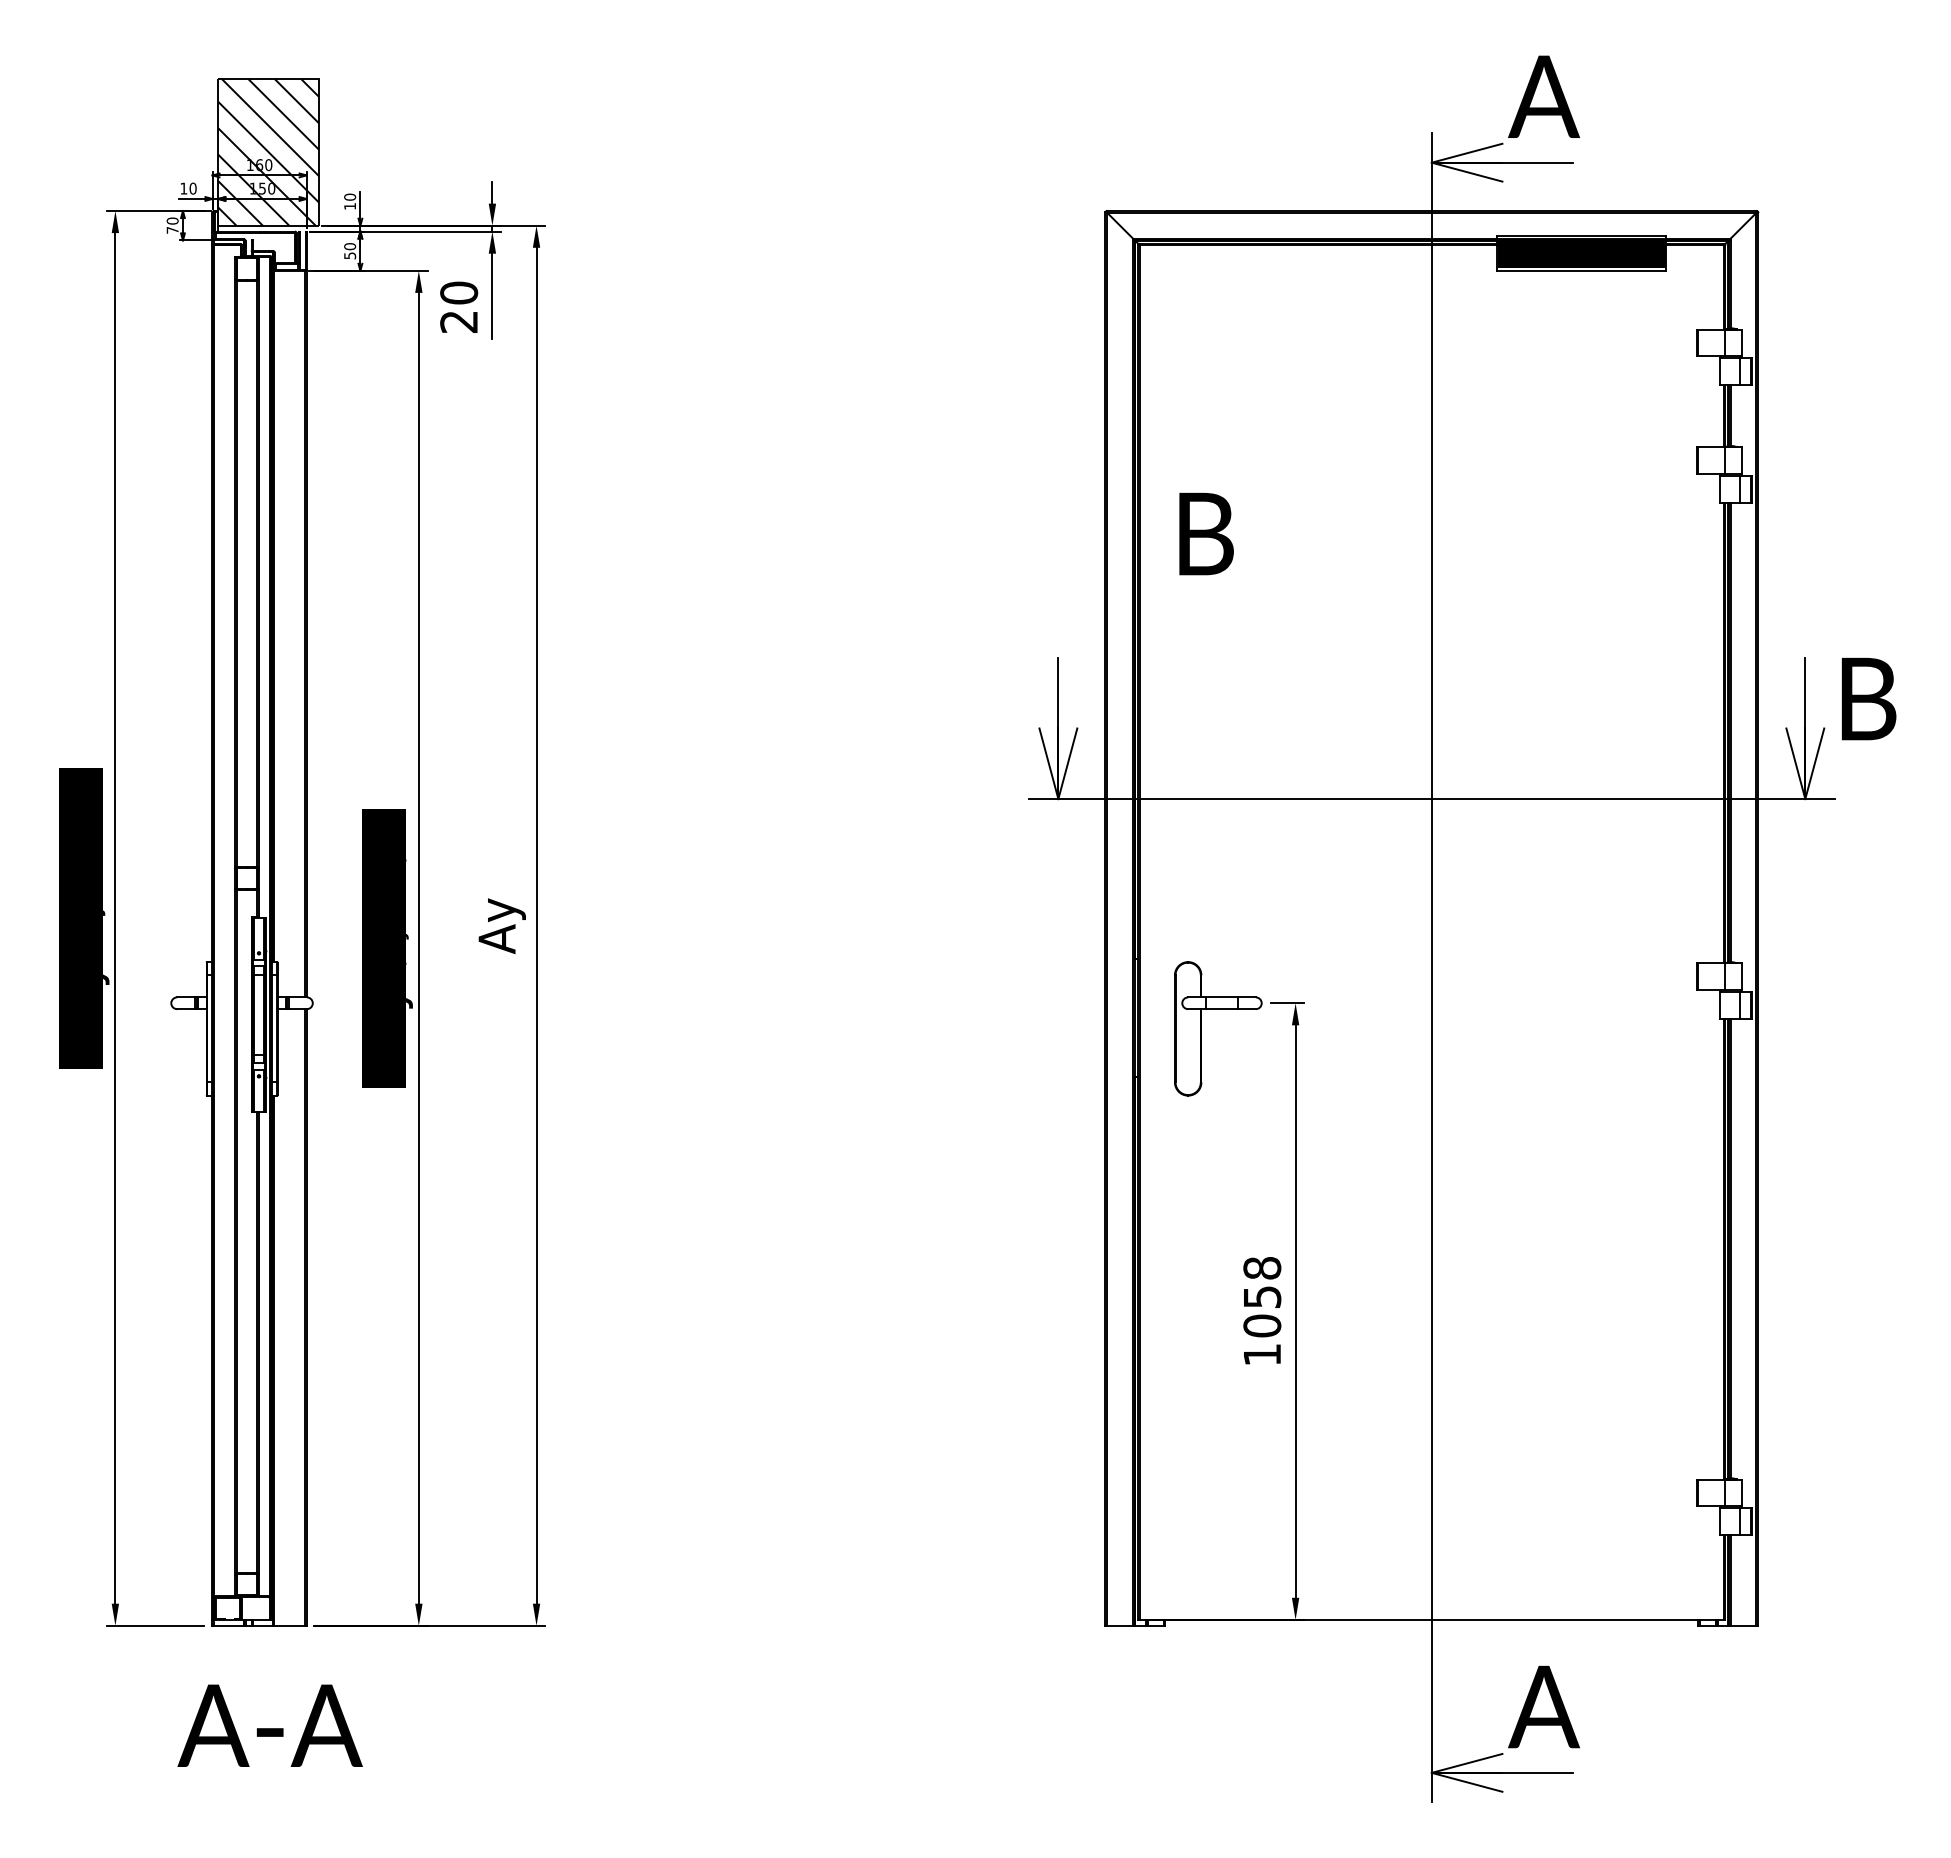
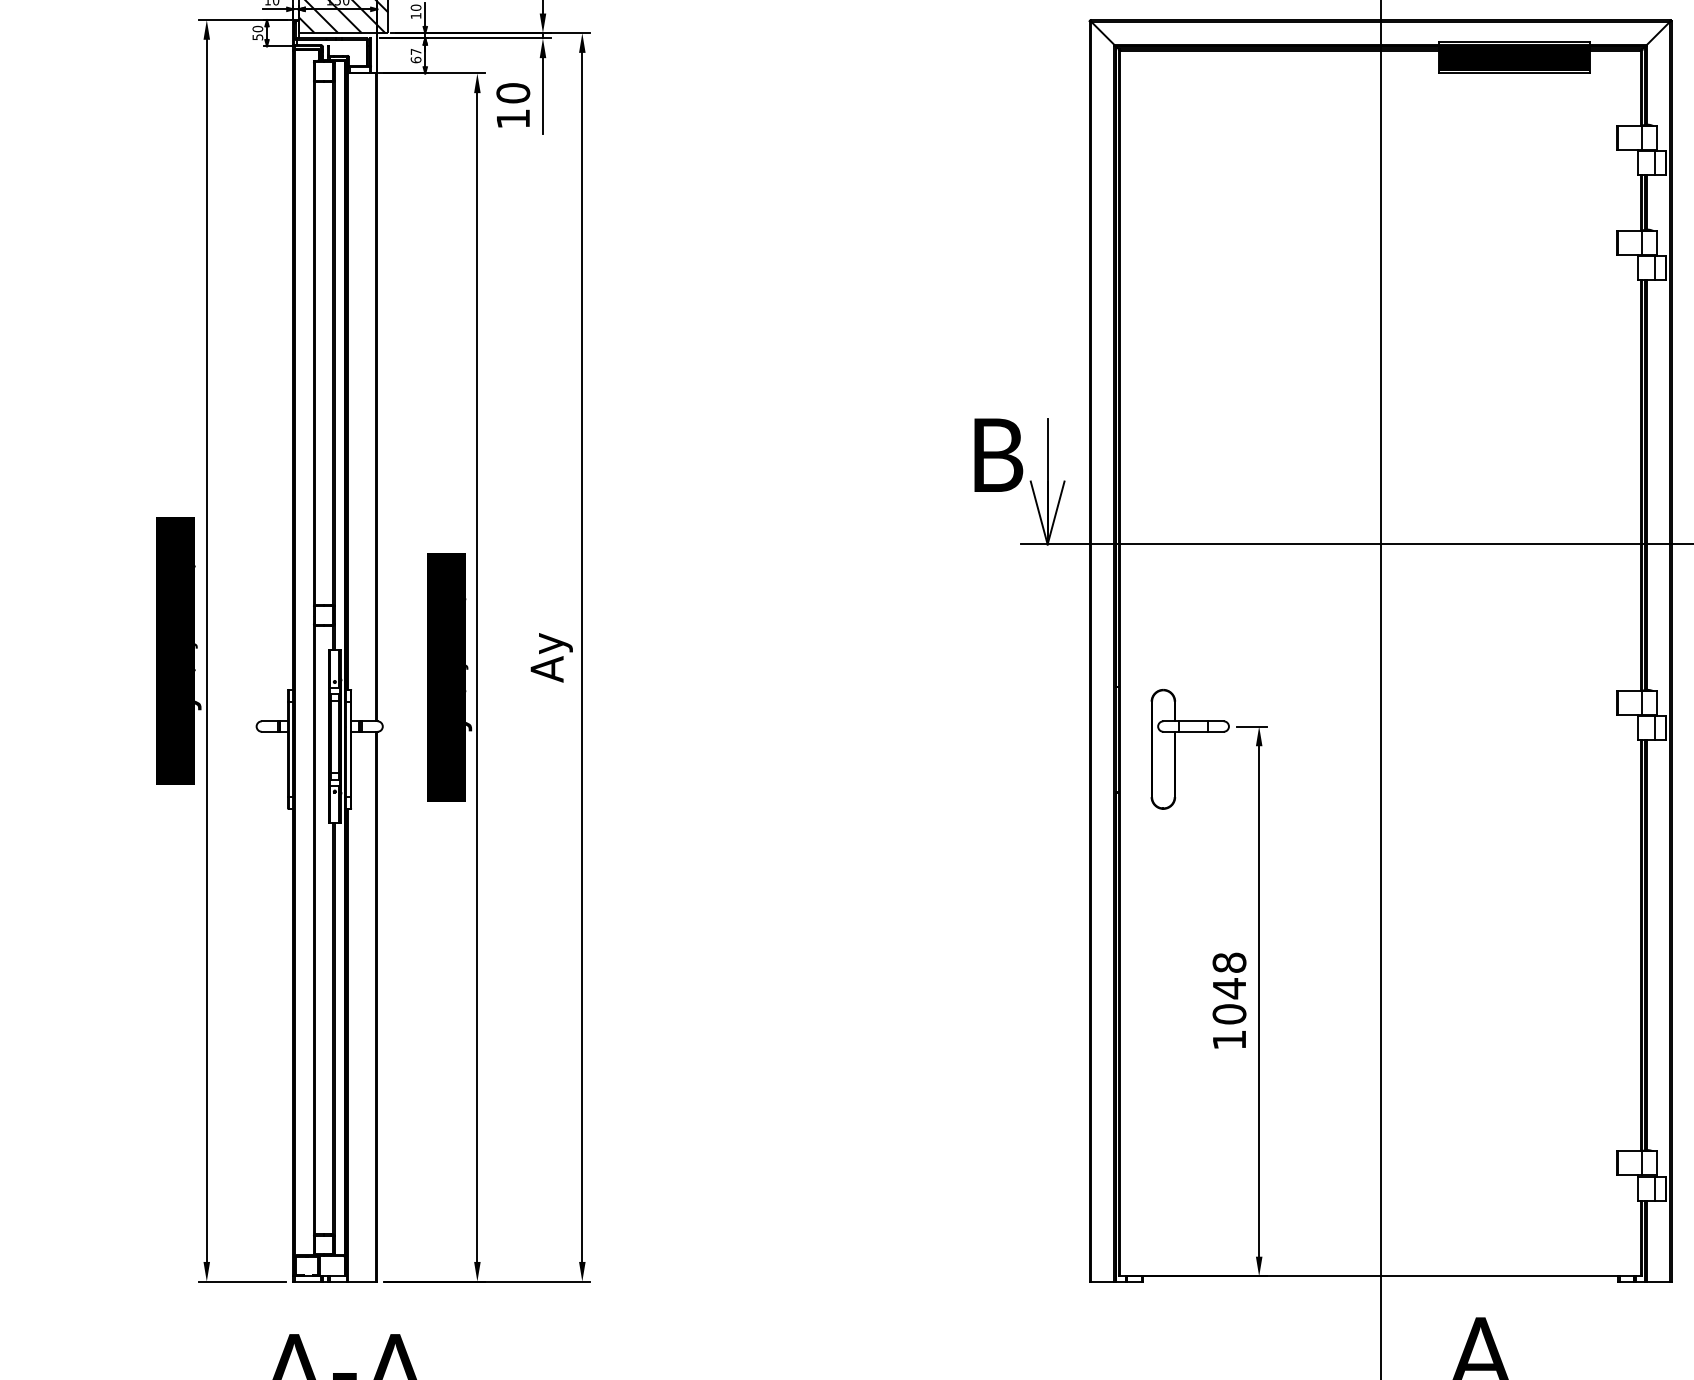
text: (172, 230) -> (257, 37), 70 -> 50
text: (350, 251) -> (416, 56), 50 -> 67
text: (458, 321) -> (512, 118), 20 -> 10
text: (1206, 533) -> (998, 454), moved
text: (1262, 1297) -> (1229, 988), 1058 -> 1048

